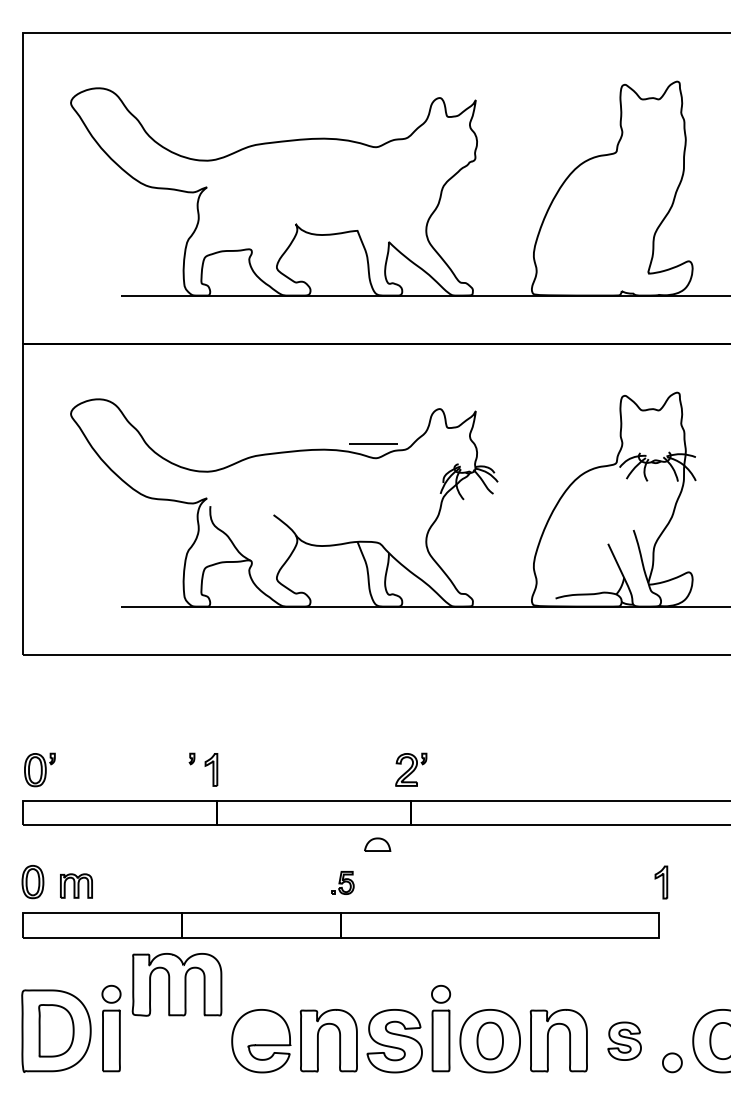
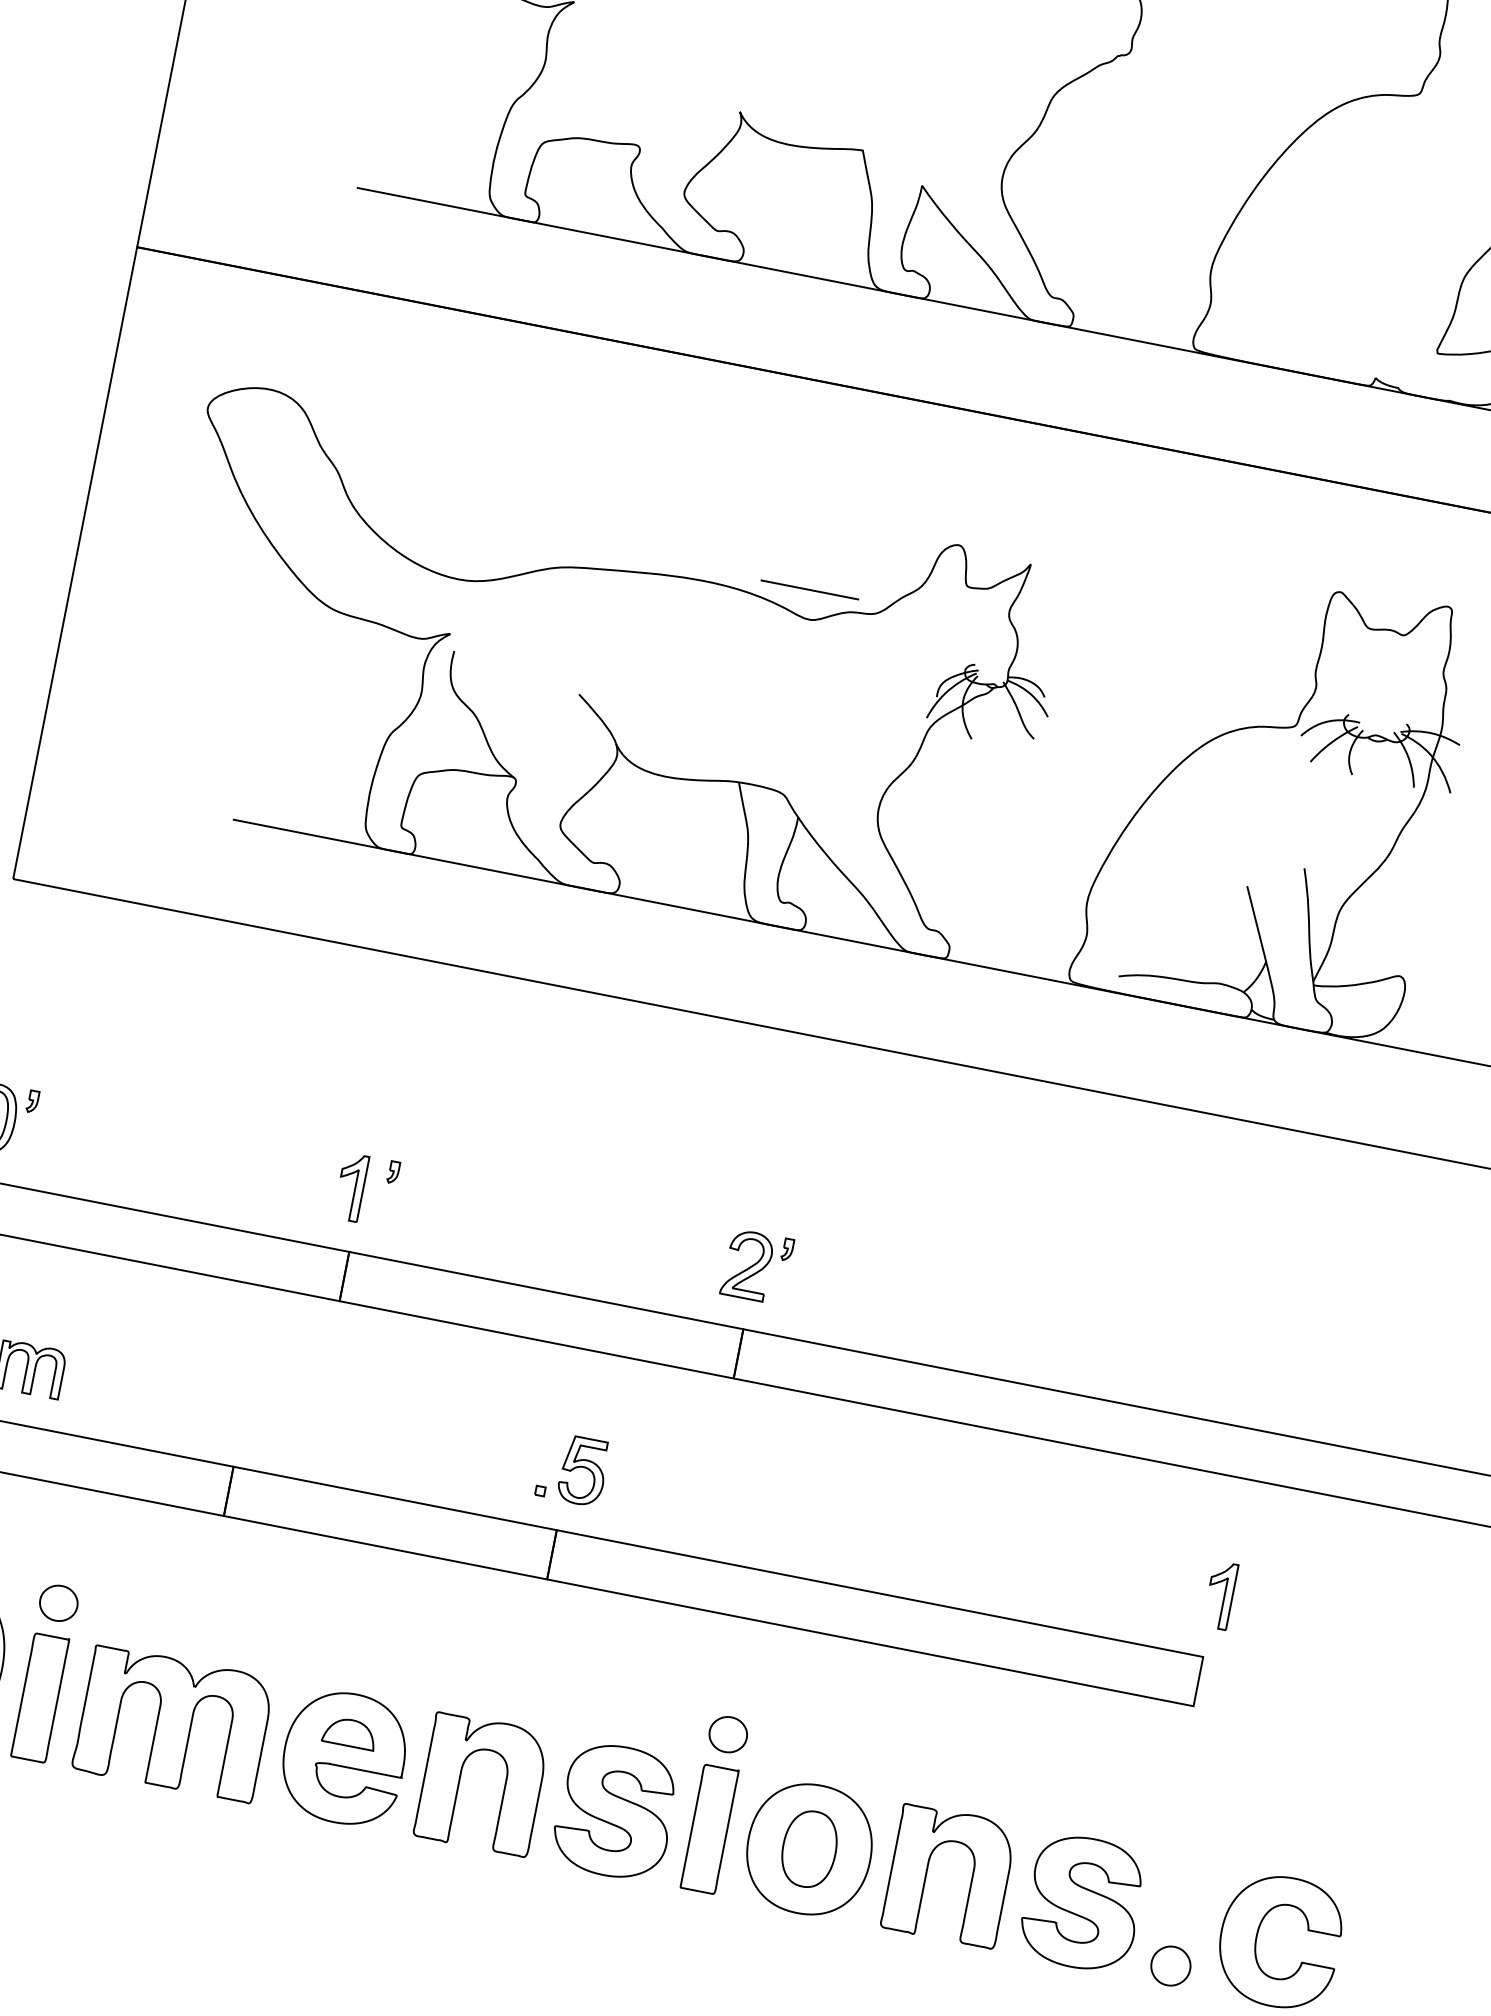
part: (191, 758) -> (392, 1171), moved
part: (377, 844) -> (349, 1732), moved
part: (342, 882) -> (572, 1468), size x1.43
part: (176, 984) -> (172, 1723), moved
part: (624, 1041) -> (1082, 1903), size x1.67

